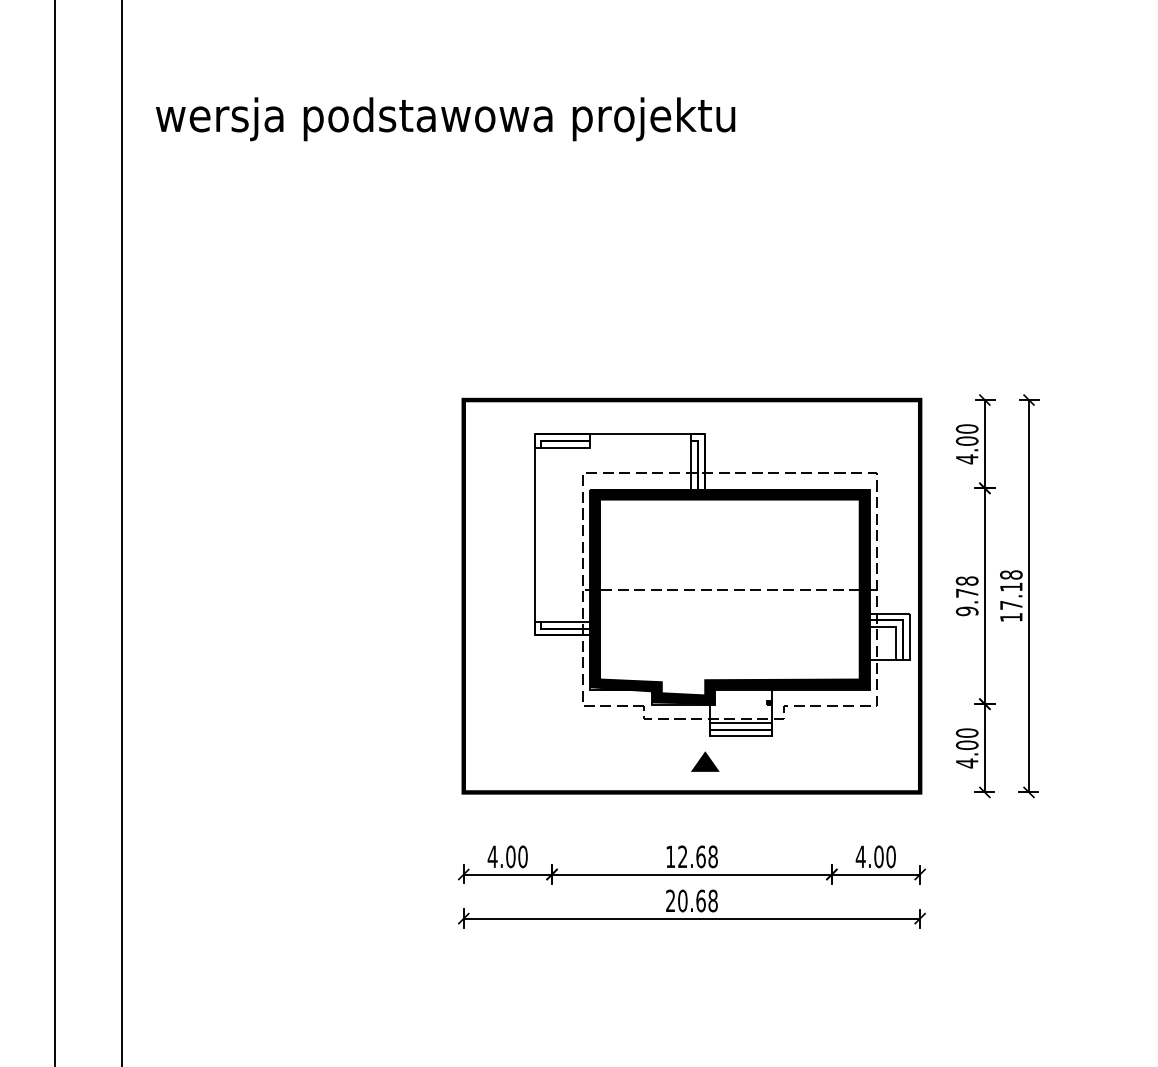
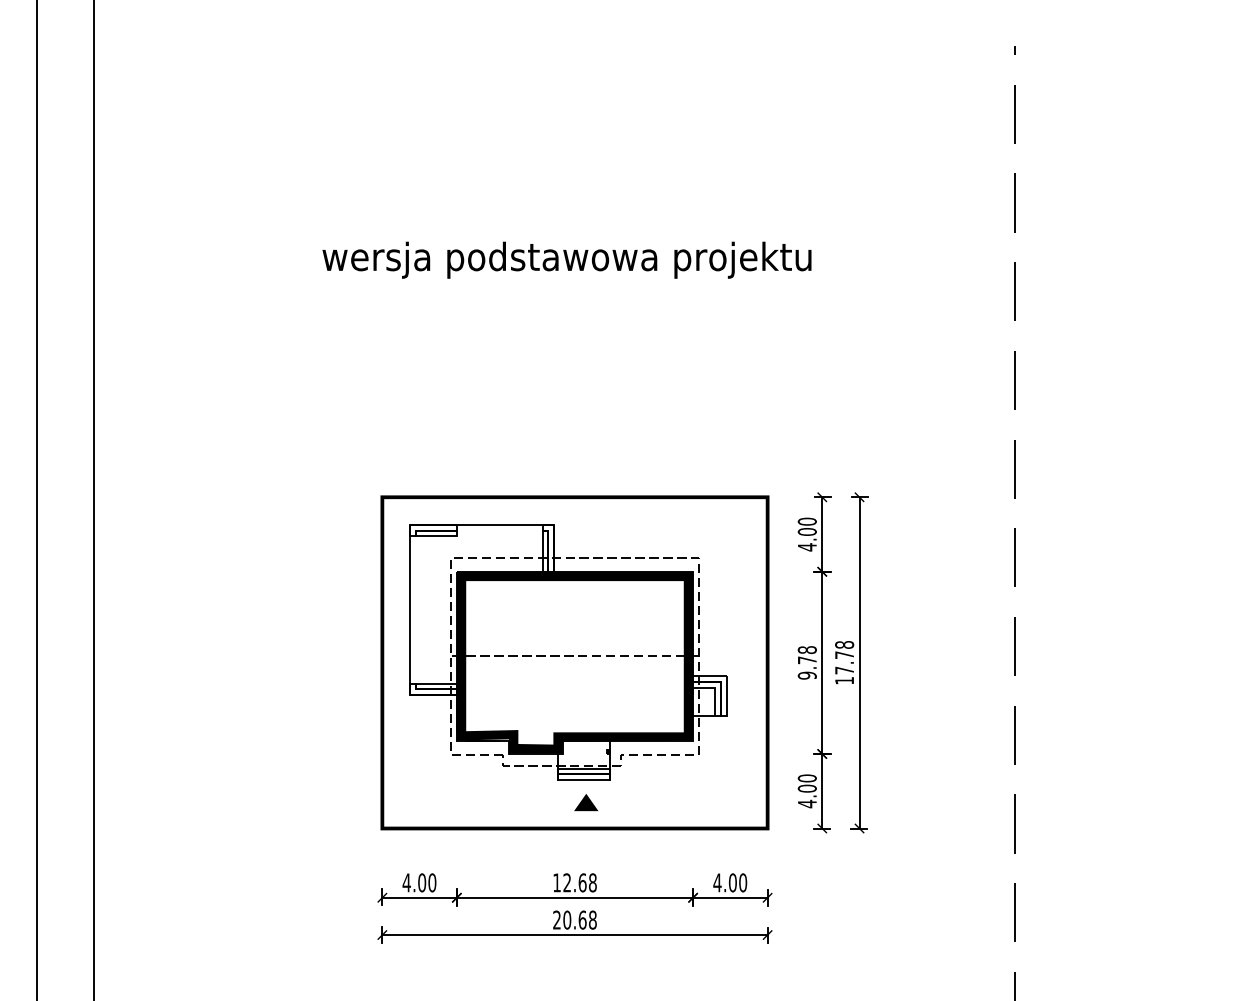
text: (444, 118) -> (566, 259), moved
part: (722, 585) -> (568, 652), moved
text: (1011, 586) -> (844, 654), 17.18 -> 17.78

